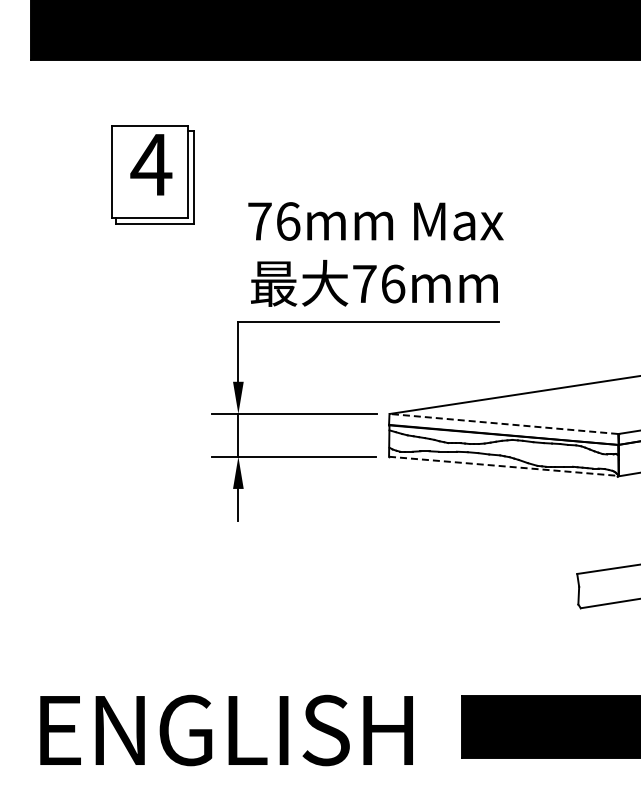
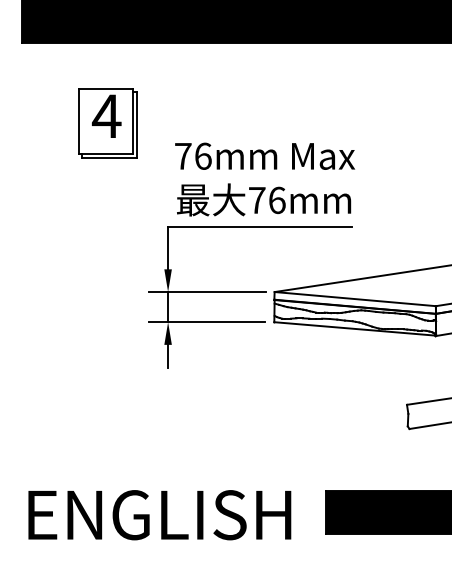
line: (503, 423) -> (355, 298), dashed -> solid
line: (504, 466) -> (355, 329), dashed -> solid

